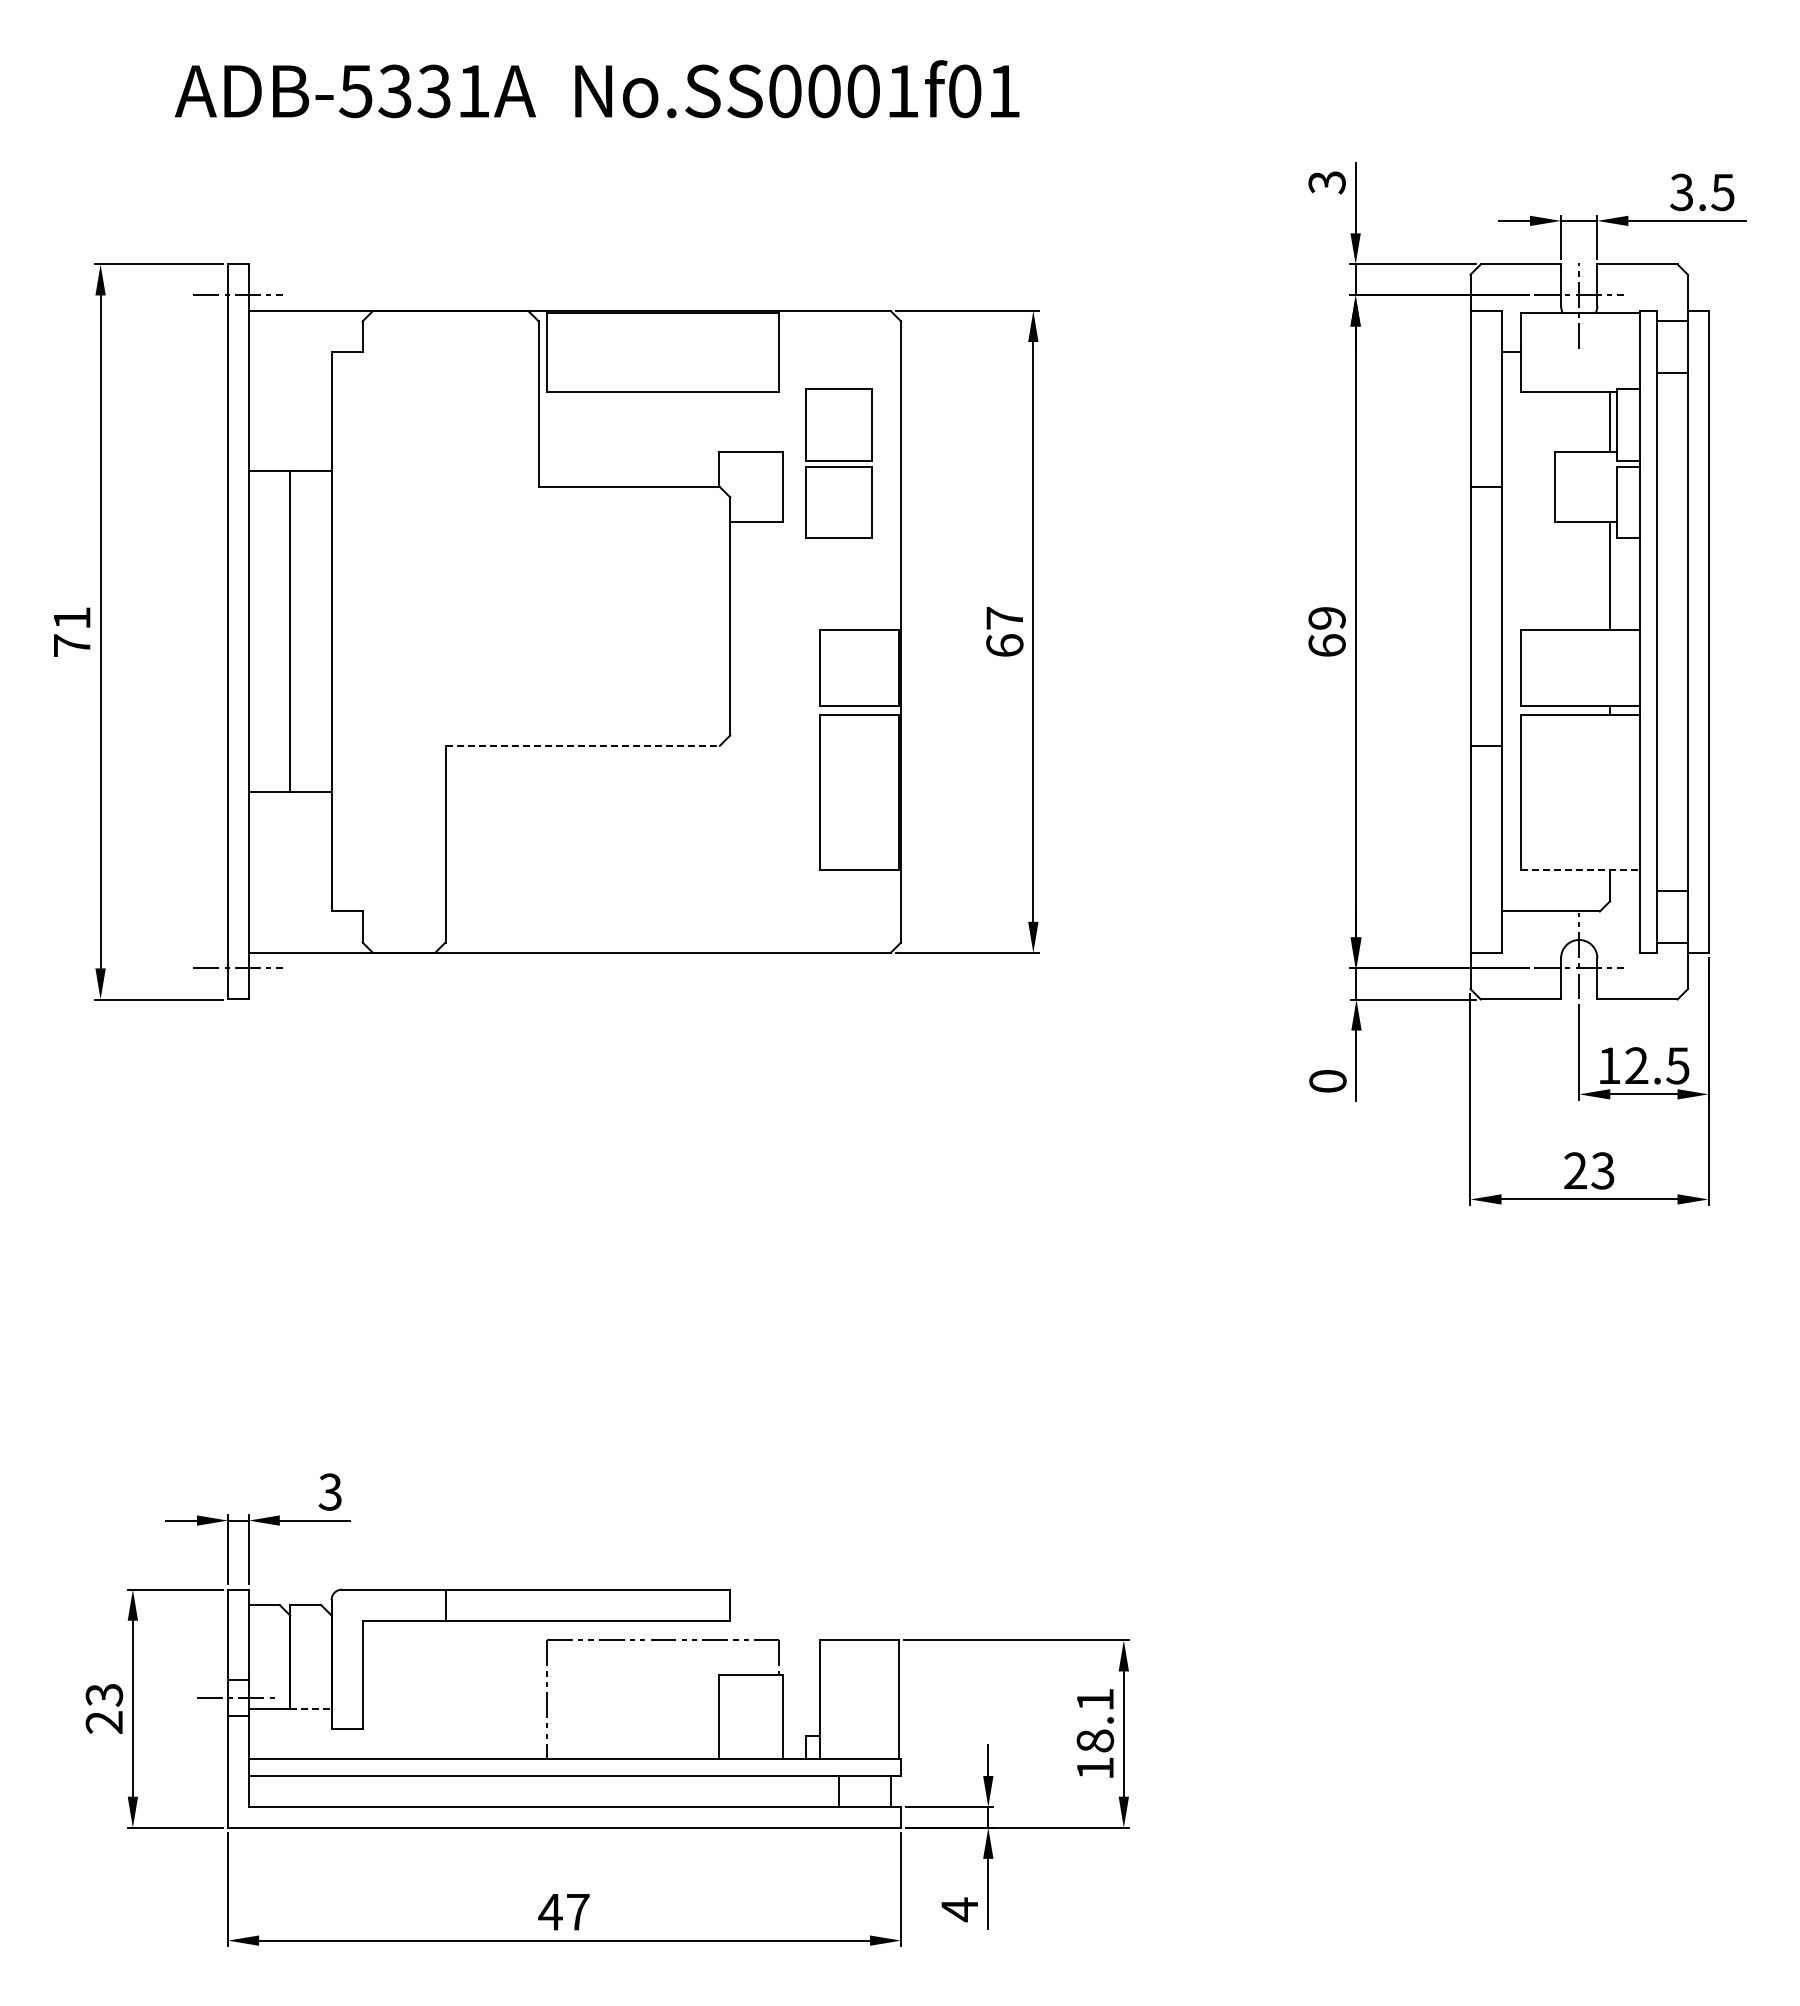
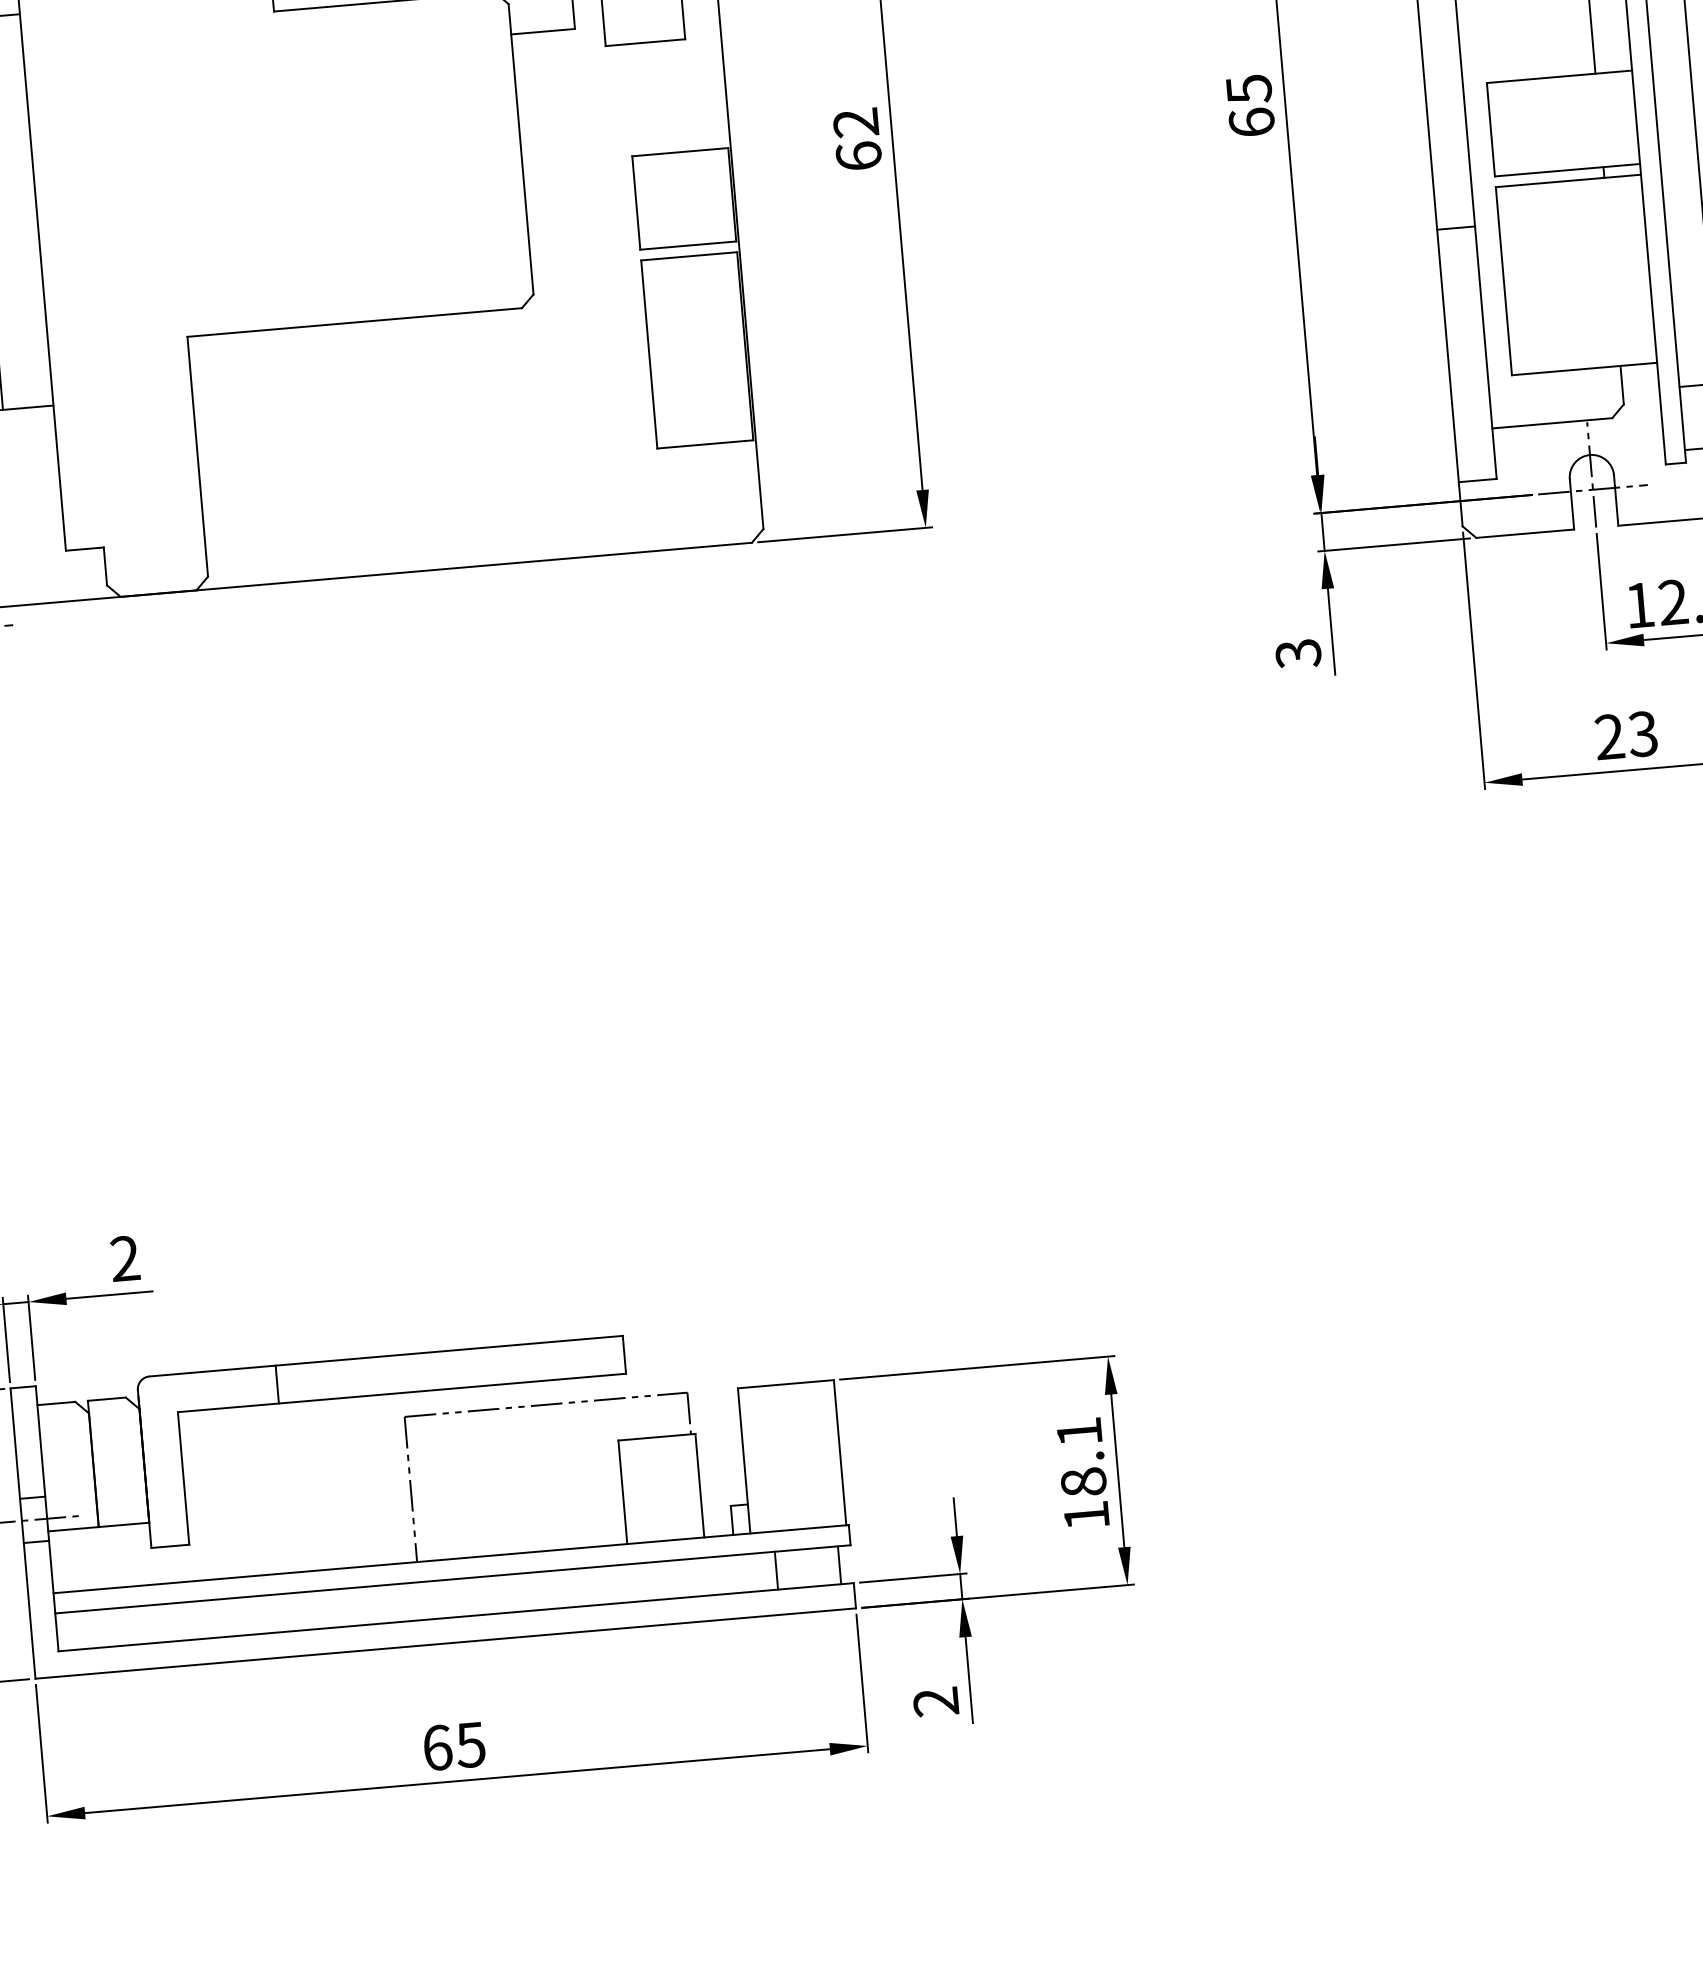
text: (1004, 617) -> (855, 121), 67 -> 62
text: (1326, 618) -> (1248, 89), 69 -> 65
line: (583, 745) -> (355, 322), dashed -> solid
line: (1580, 869) -> (1584, 369), dashed -> solid
text: (1327, 1081) -> (1297, 653), 0 -> 3
text: (329, 1492) -> (124, 1259), 3 -> 2
line: (310, 1708) -> (123, 1524), dashed -> solid
text: (959, 1909) -> (935, 1701), 4 -> 2
text: (563, 1911) -> (453, 1745), 47 -> 65

